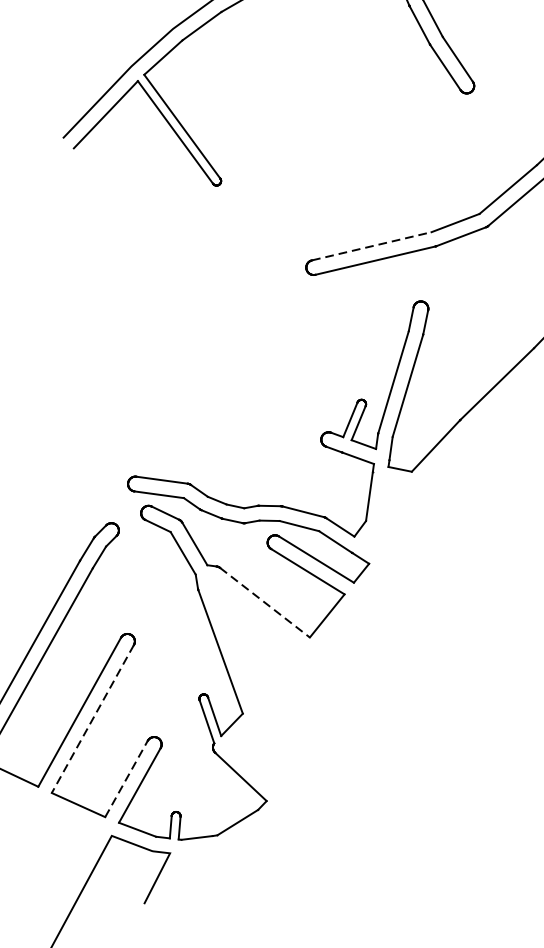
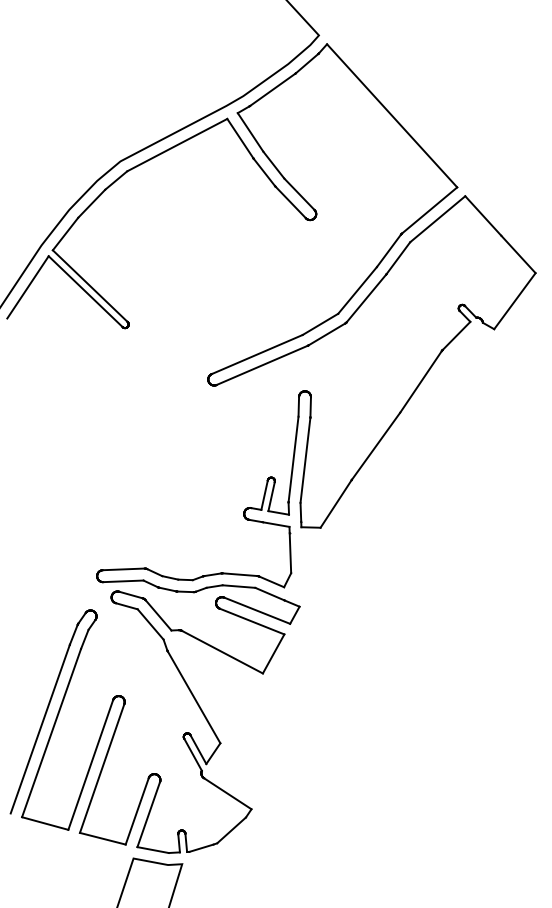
line: (372, 246) -> (257, 354), dashed -> solid
line: (265, 603) -> (222, 652), dashed -> solid
line: (93, 719) -> (102, 768), dashed -> solid
line: (127, 778) -> (137, 810), dashed -> solid

